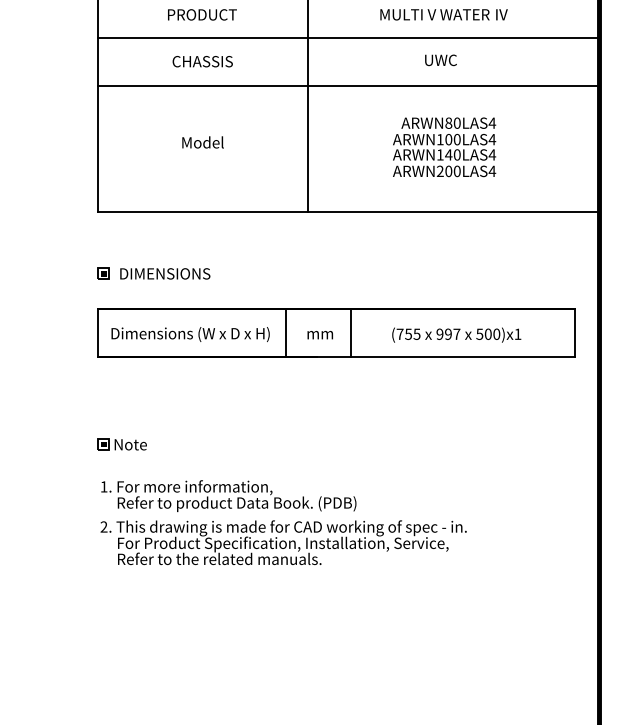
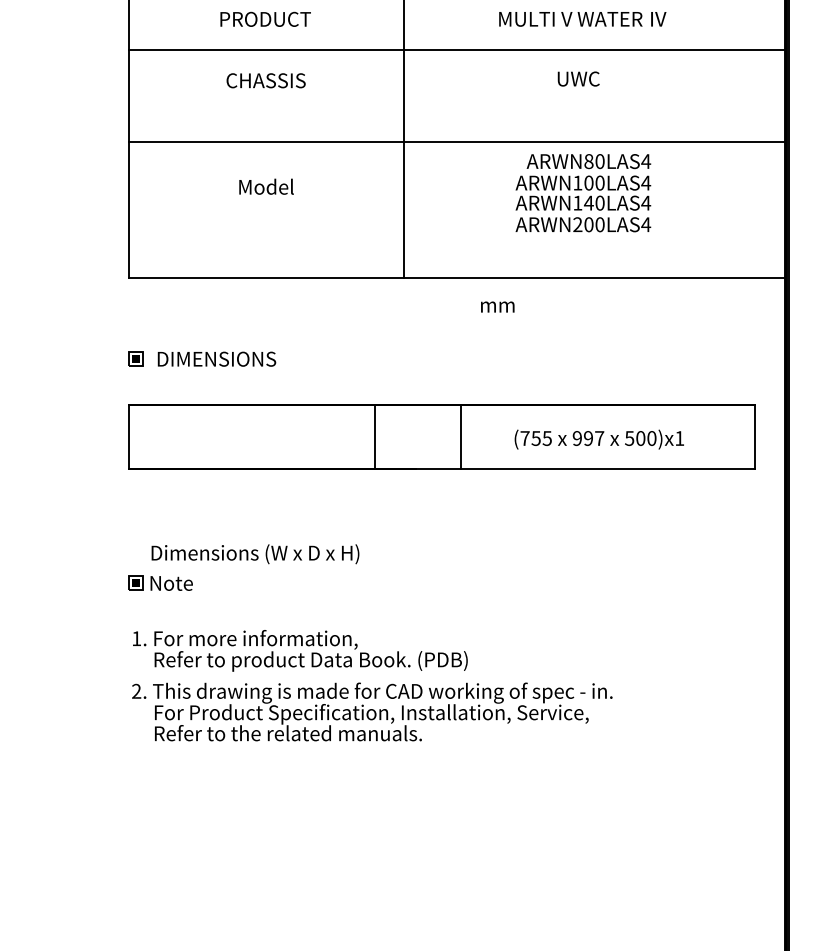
line: (348, 86) -> (457, 142), moved
text: (190, 334) -> (255, 554), moved
text: (319, 335) -> (496, 307), moved

